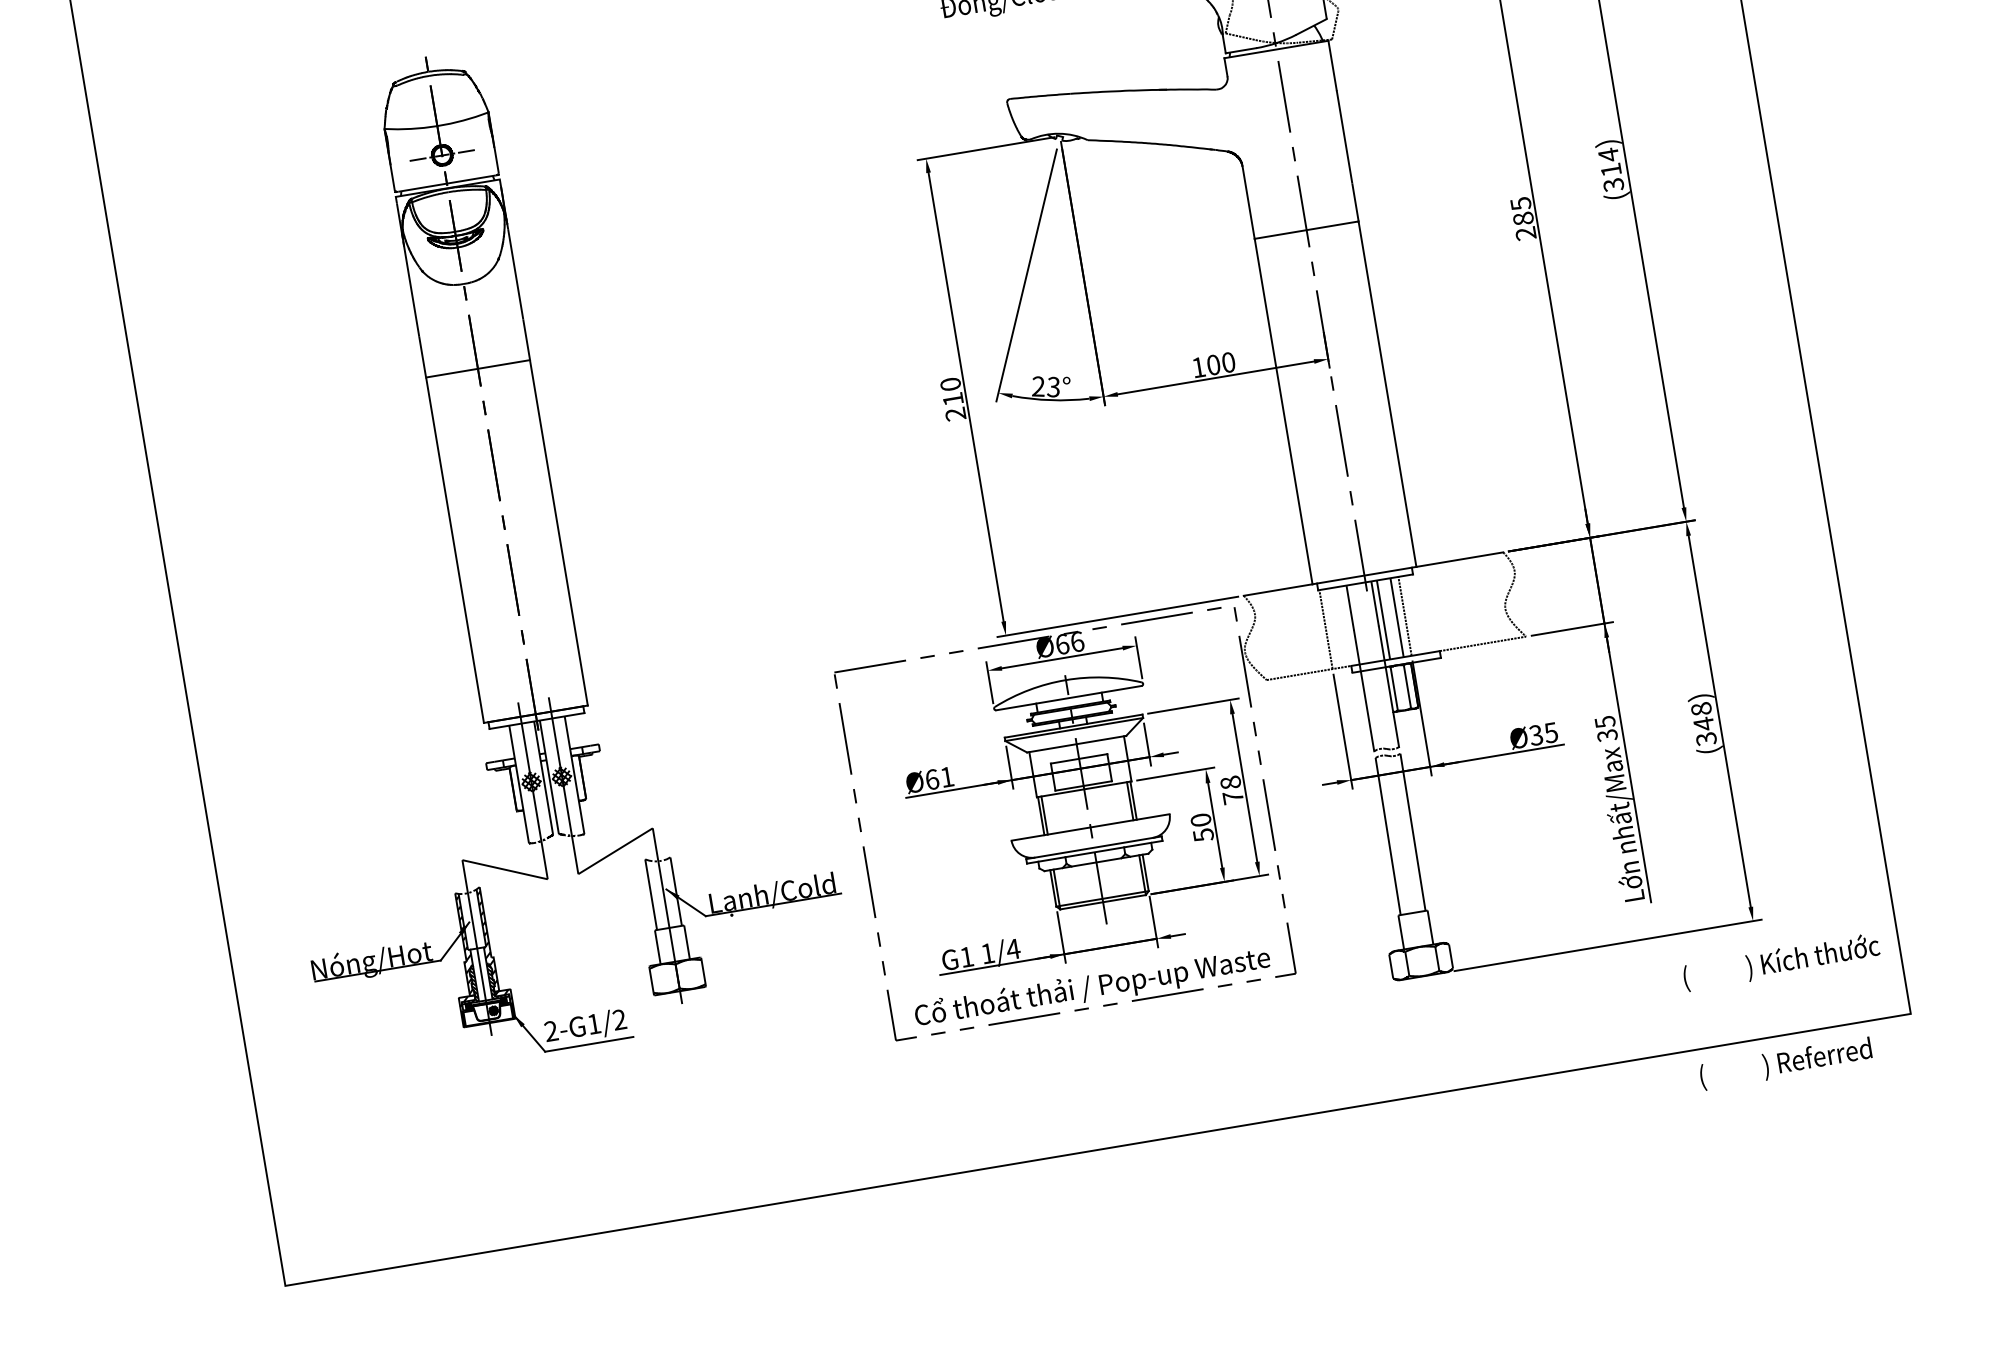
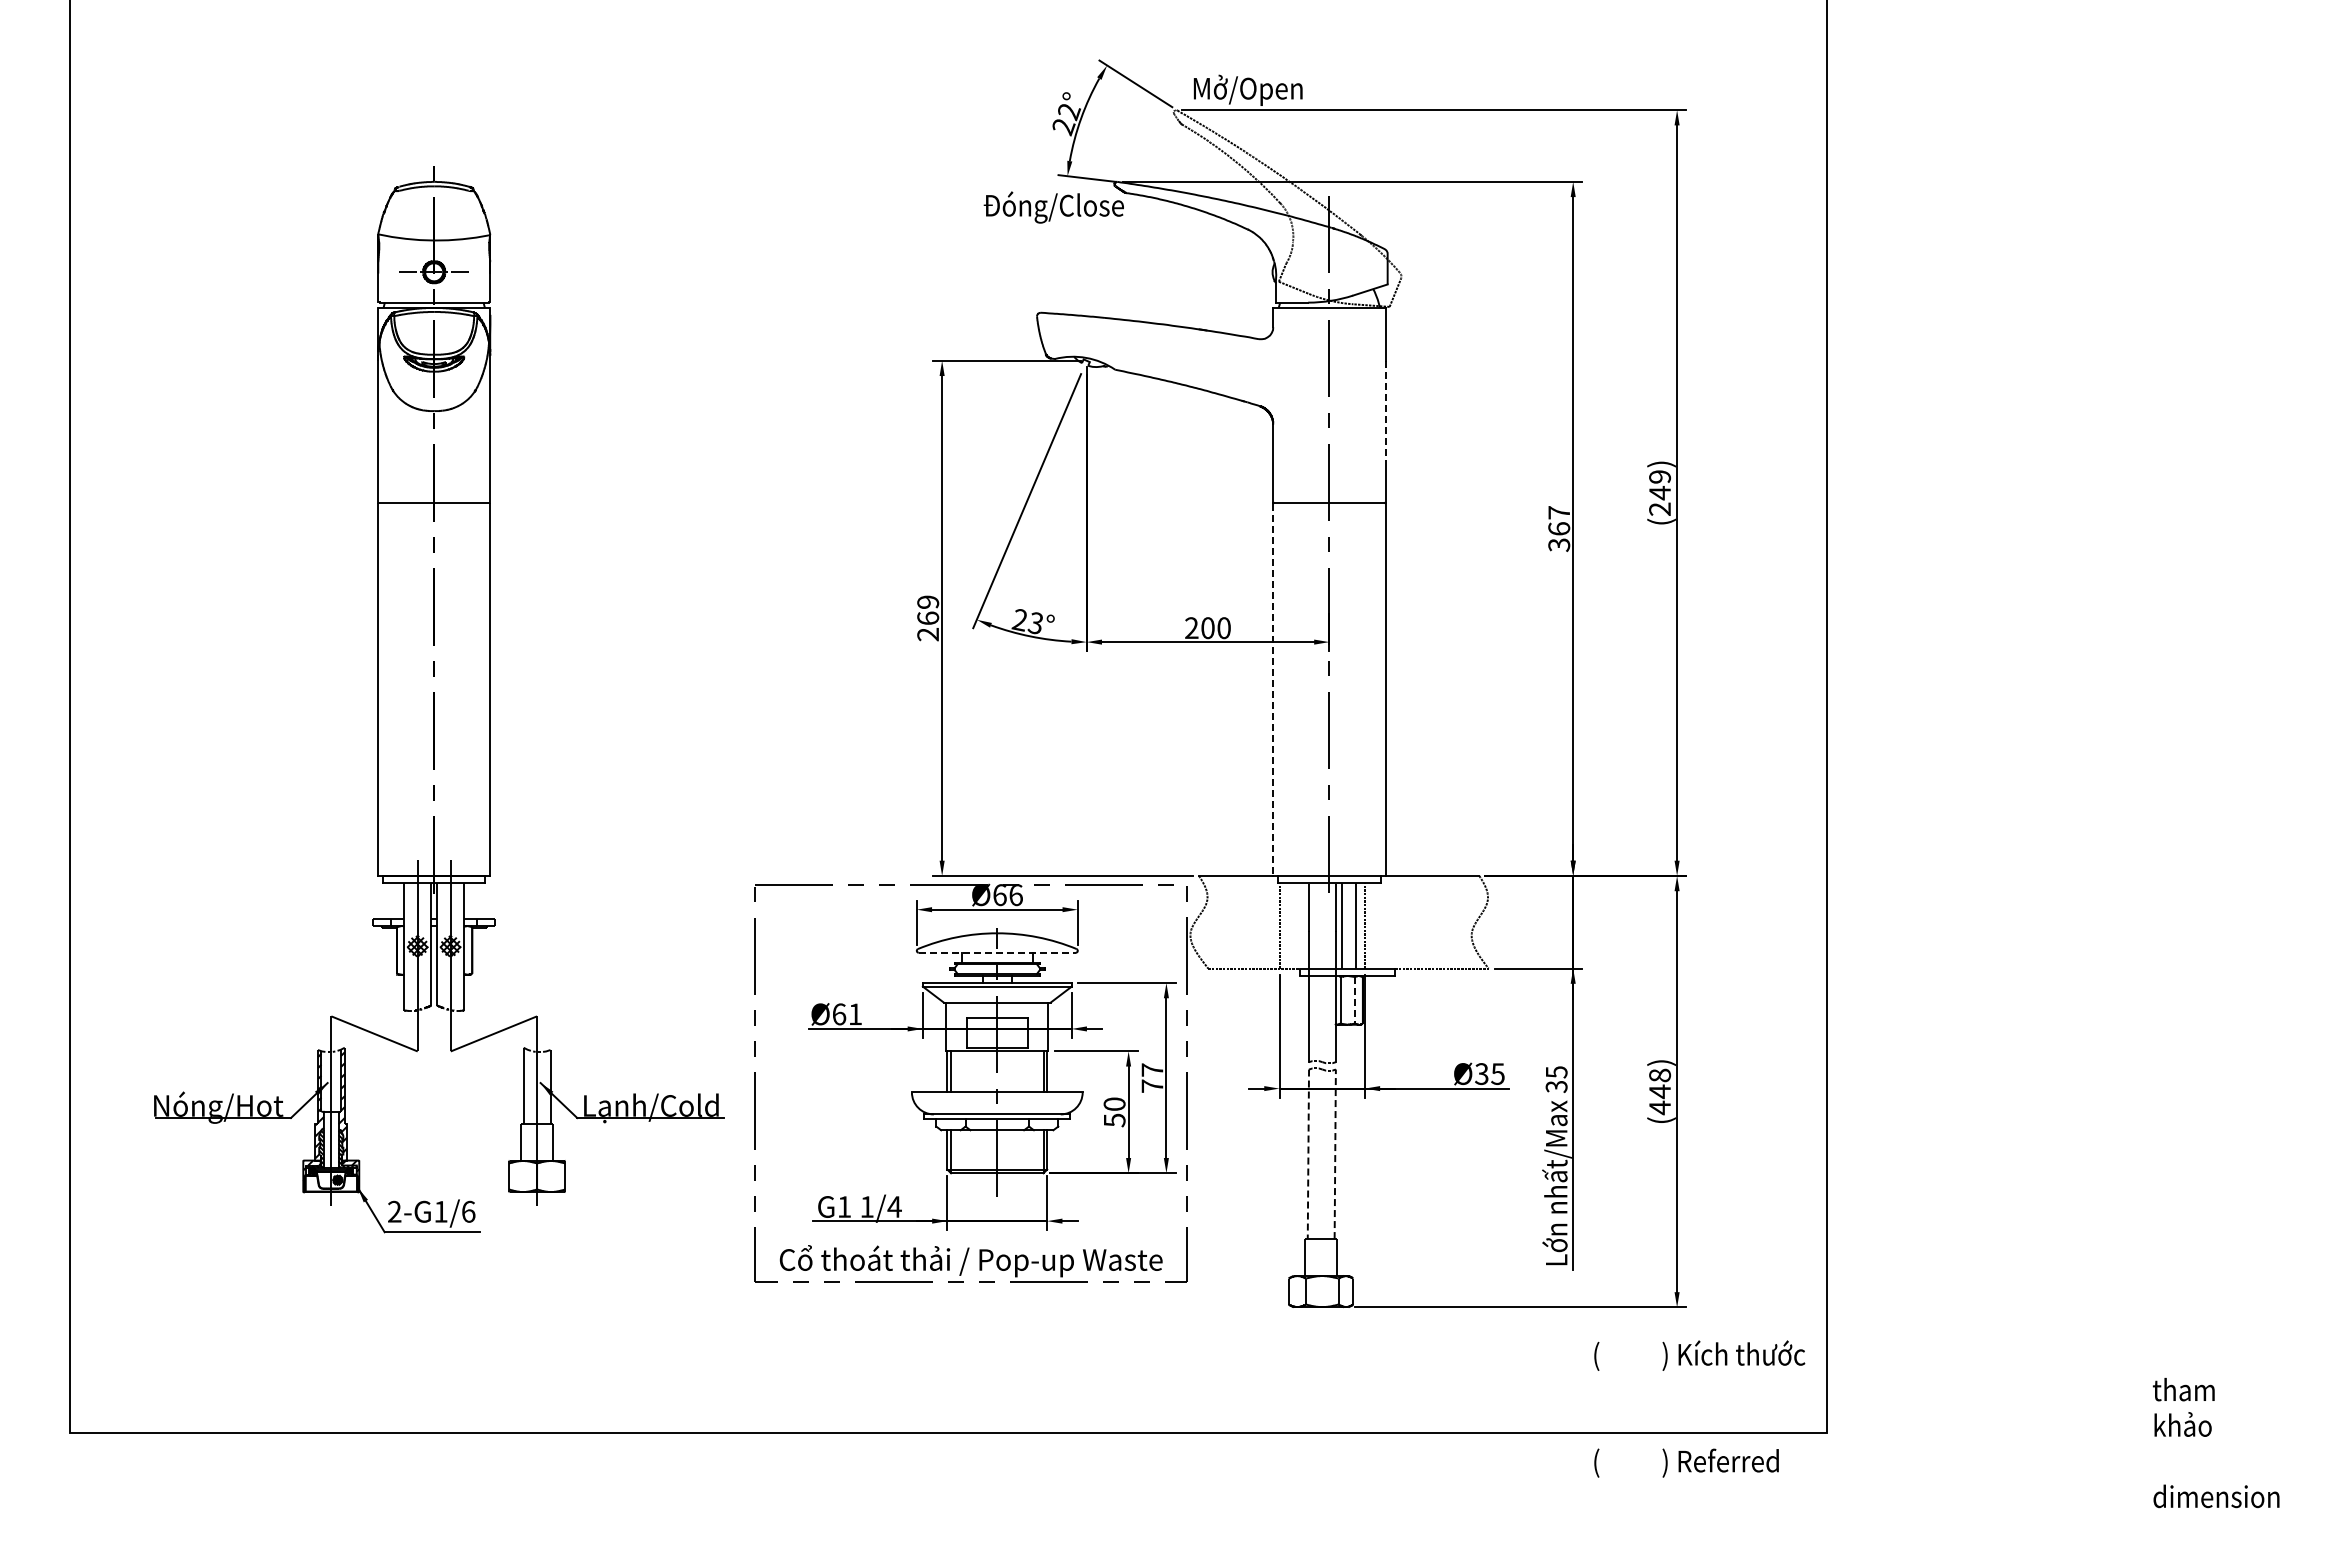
line: (1344, 136) -> (1385, 411), solid -> dashed
text: (1611, 169) -> (1660, 492), (314) -> (249)
text: (1523, 219) -> (1559, 529), 285 -> 367
text: (1198, 366) -> (1191, 627), 100 -> 200
text: (952, 391) -> (928, 609), 210 -> 269
line: (1283, 411) -> (1273, 689), solid -> dashed
line: (1407, 686) -> (1355, 1000), solid -> dashed
line: (1069, 697) -> (997, 952), solid -> dashed
text: (1706, 738) -> (1660, 1107), (348) -> (448)
text: (1230, 782) -> (1152, 1069), 78 -> 77
line: (1413, 832) -> (1335, 1154), solid -> dashed
line: (1388, 836) -> (1308, 1154), solid -> dashed
text: (619, 1019) -> (468, 1211), 2-G1/2 -> 2-G1/6

